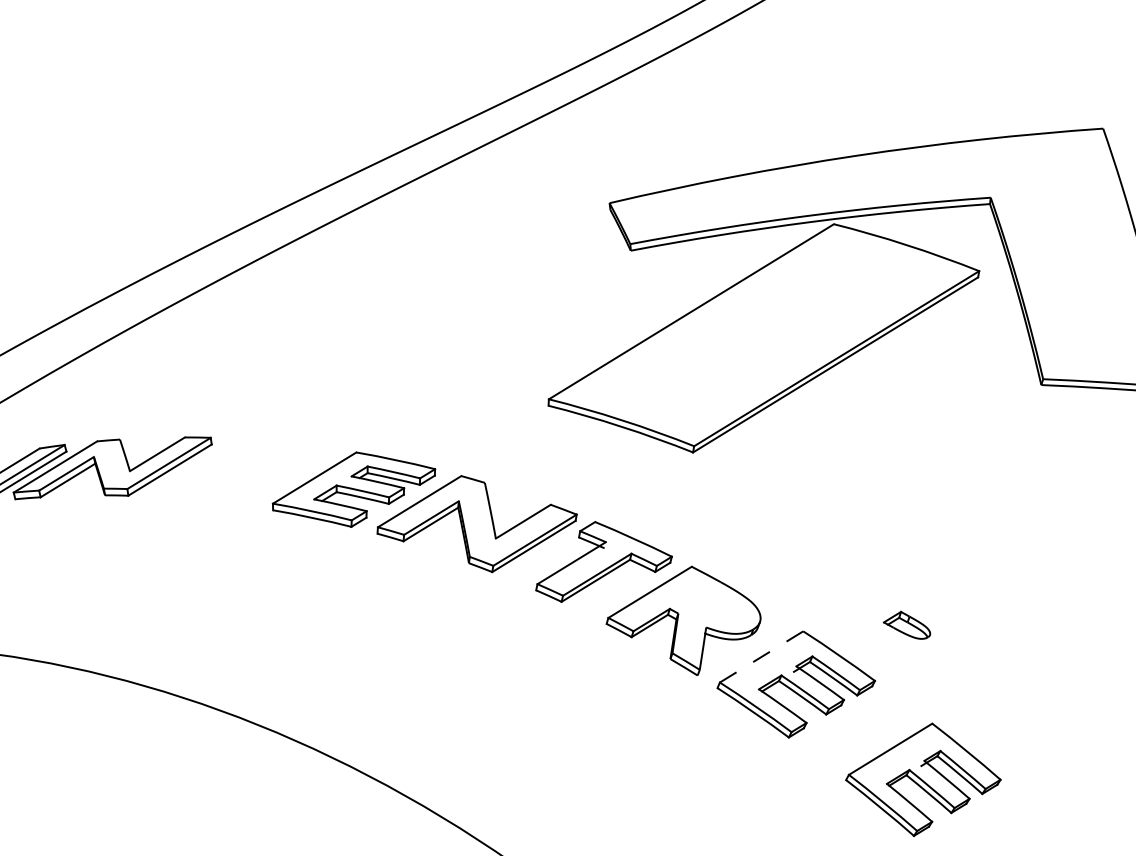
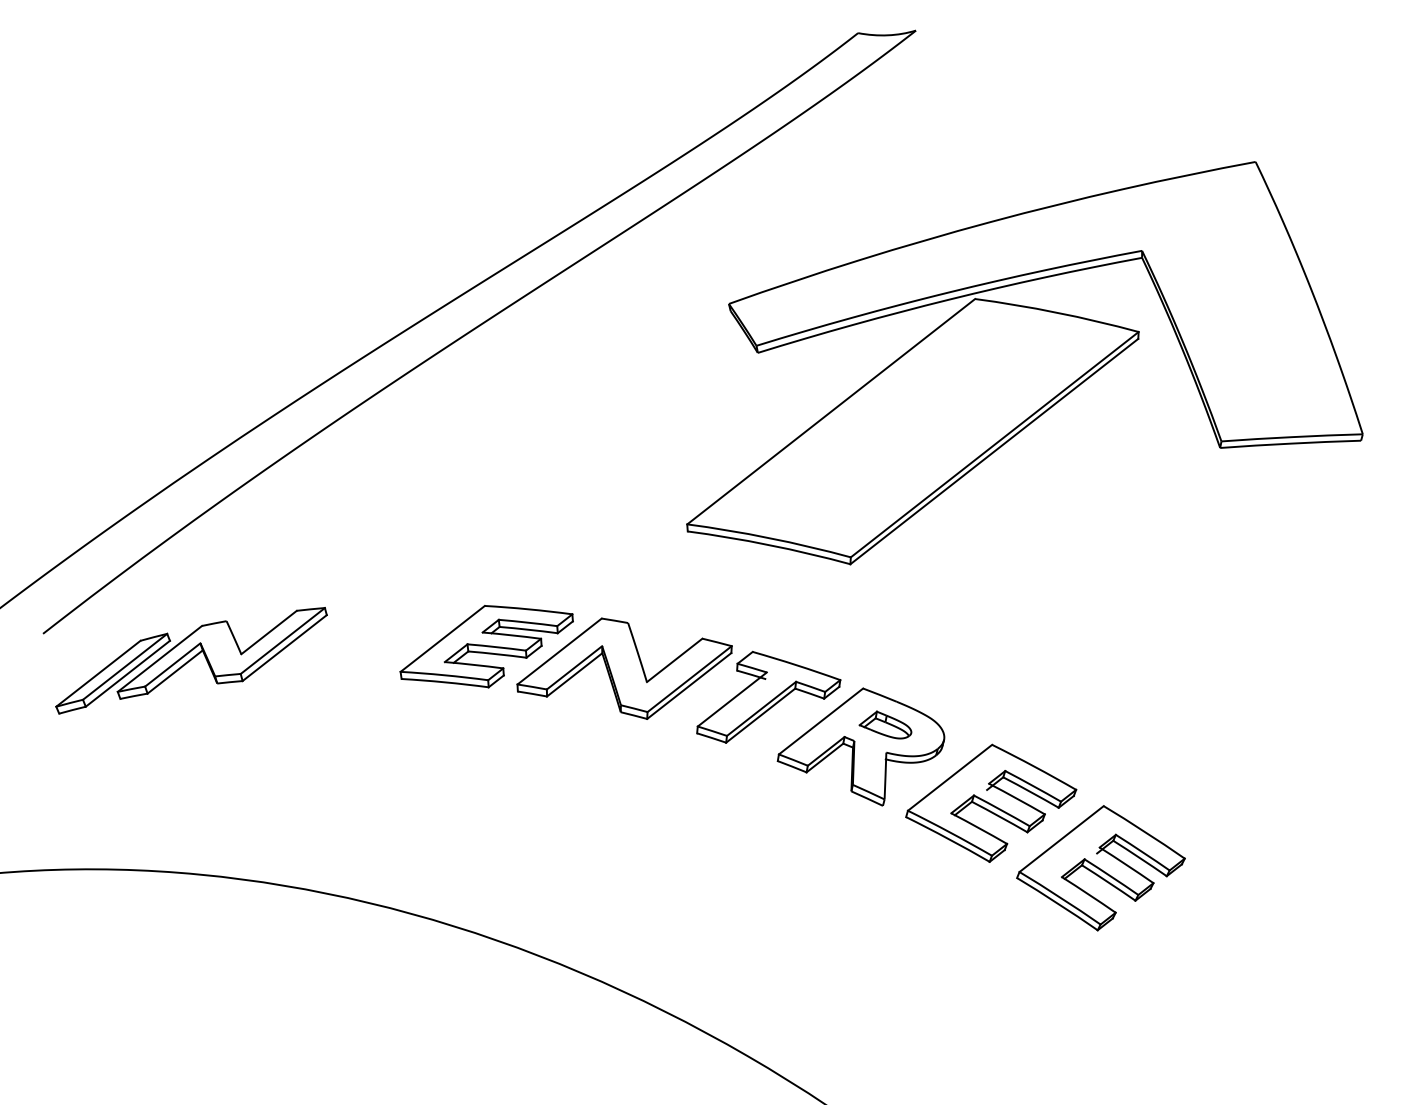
part: (907, 624) -> (885, 724), moved
line: (761, 656) -> (950, 777), dashed -> solid
part: (922, 780) -> (1100, 868), moved

